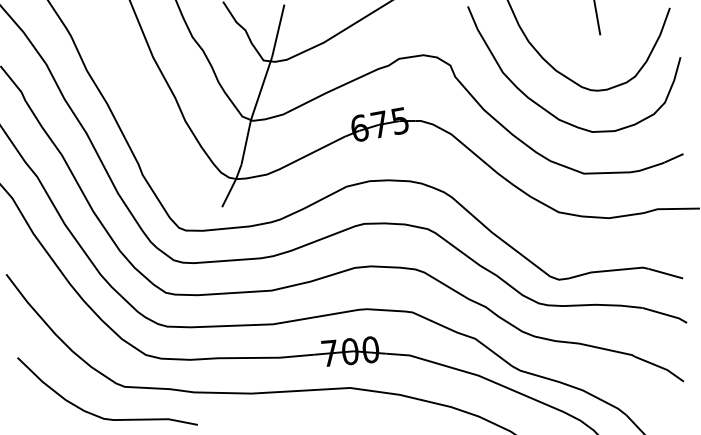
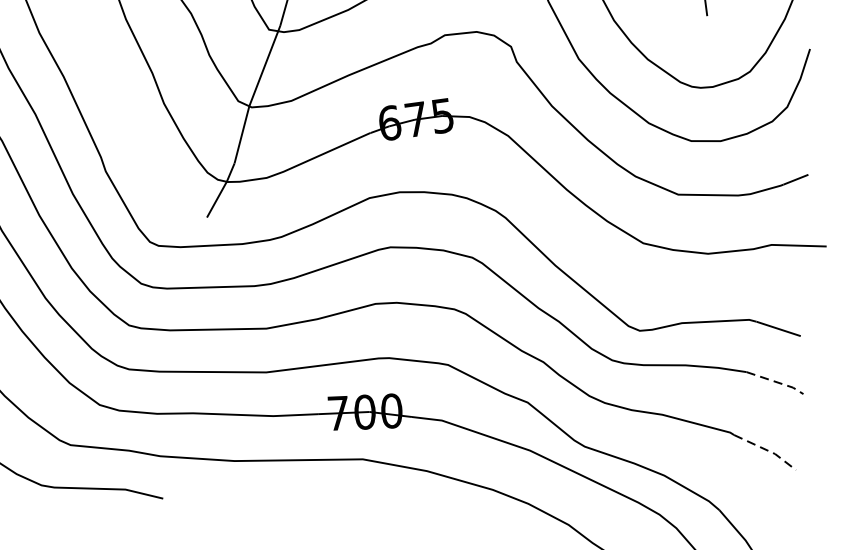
line: (666, 314) -> (777, 381), solid -> dashed
line: (661, 367) -> (767, 450), solid -> dashed

